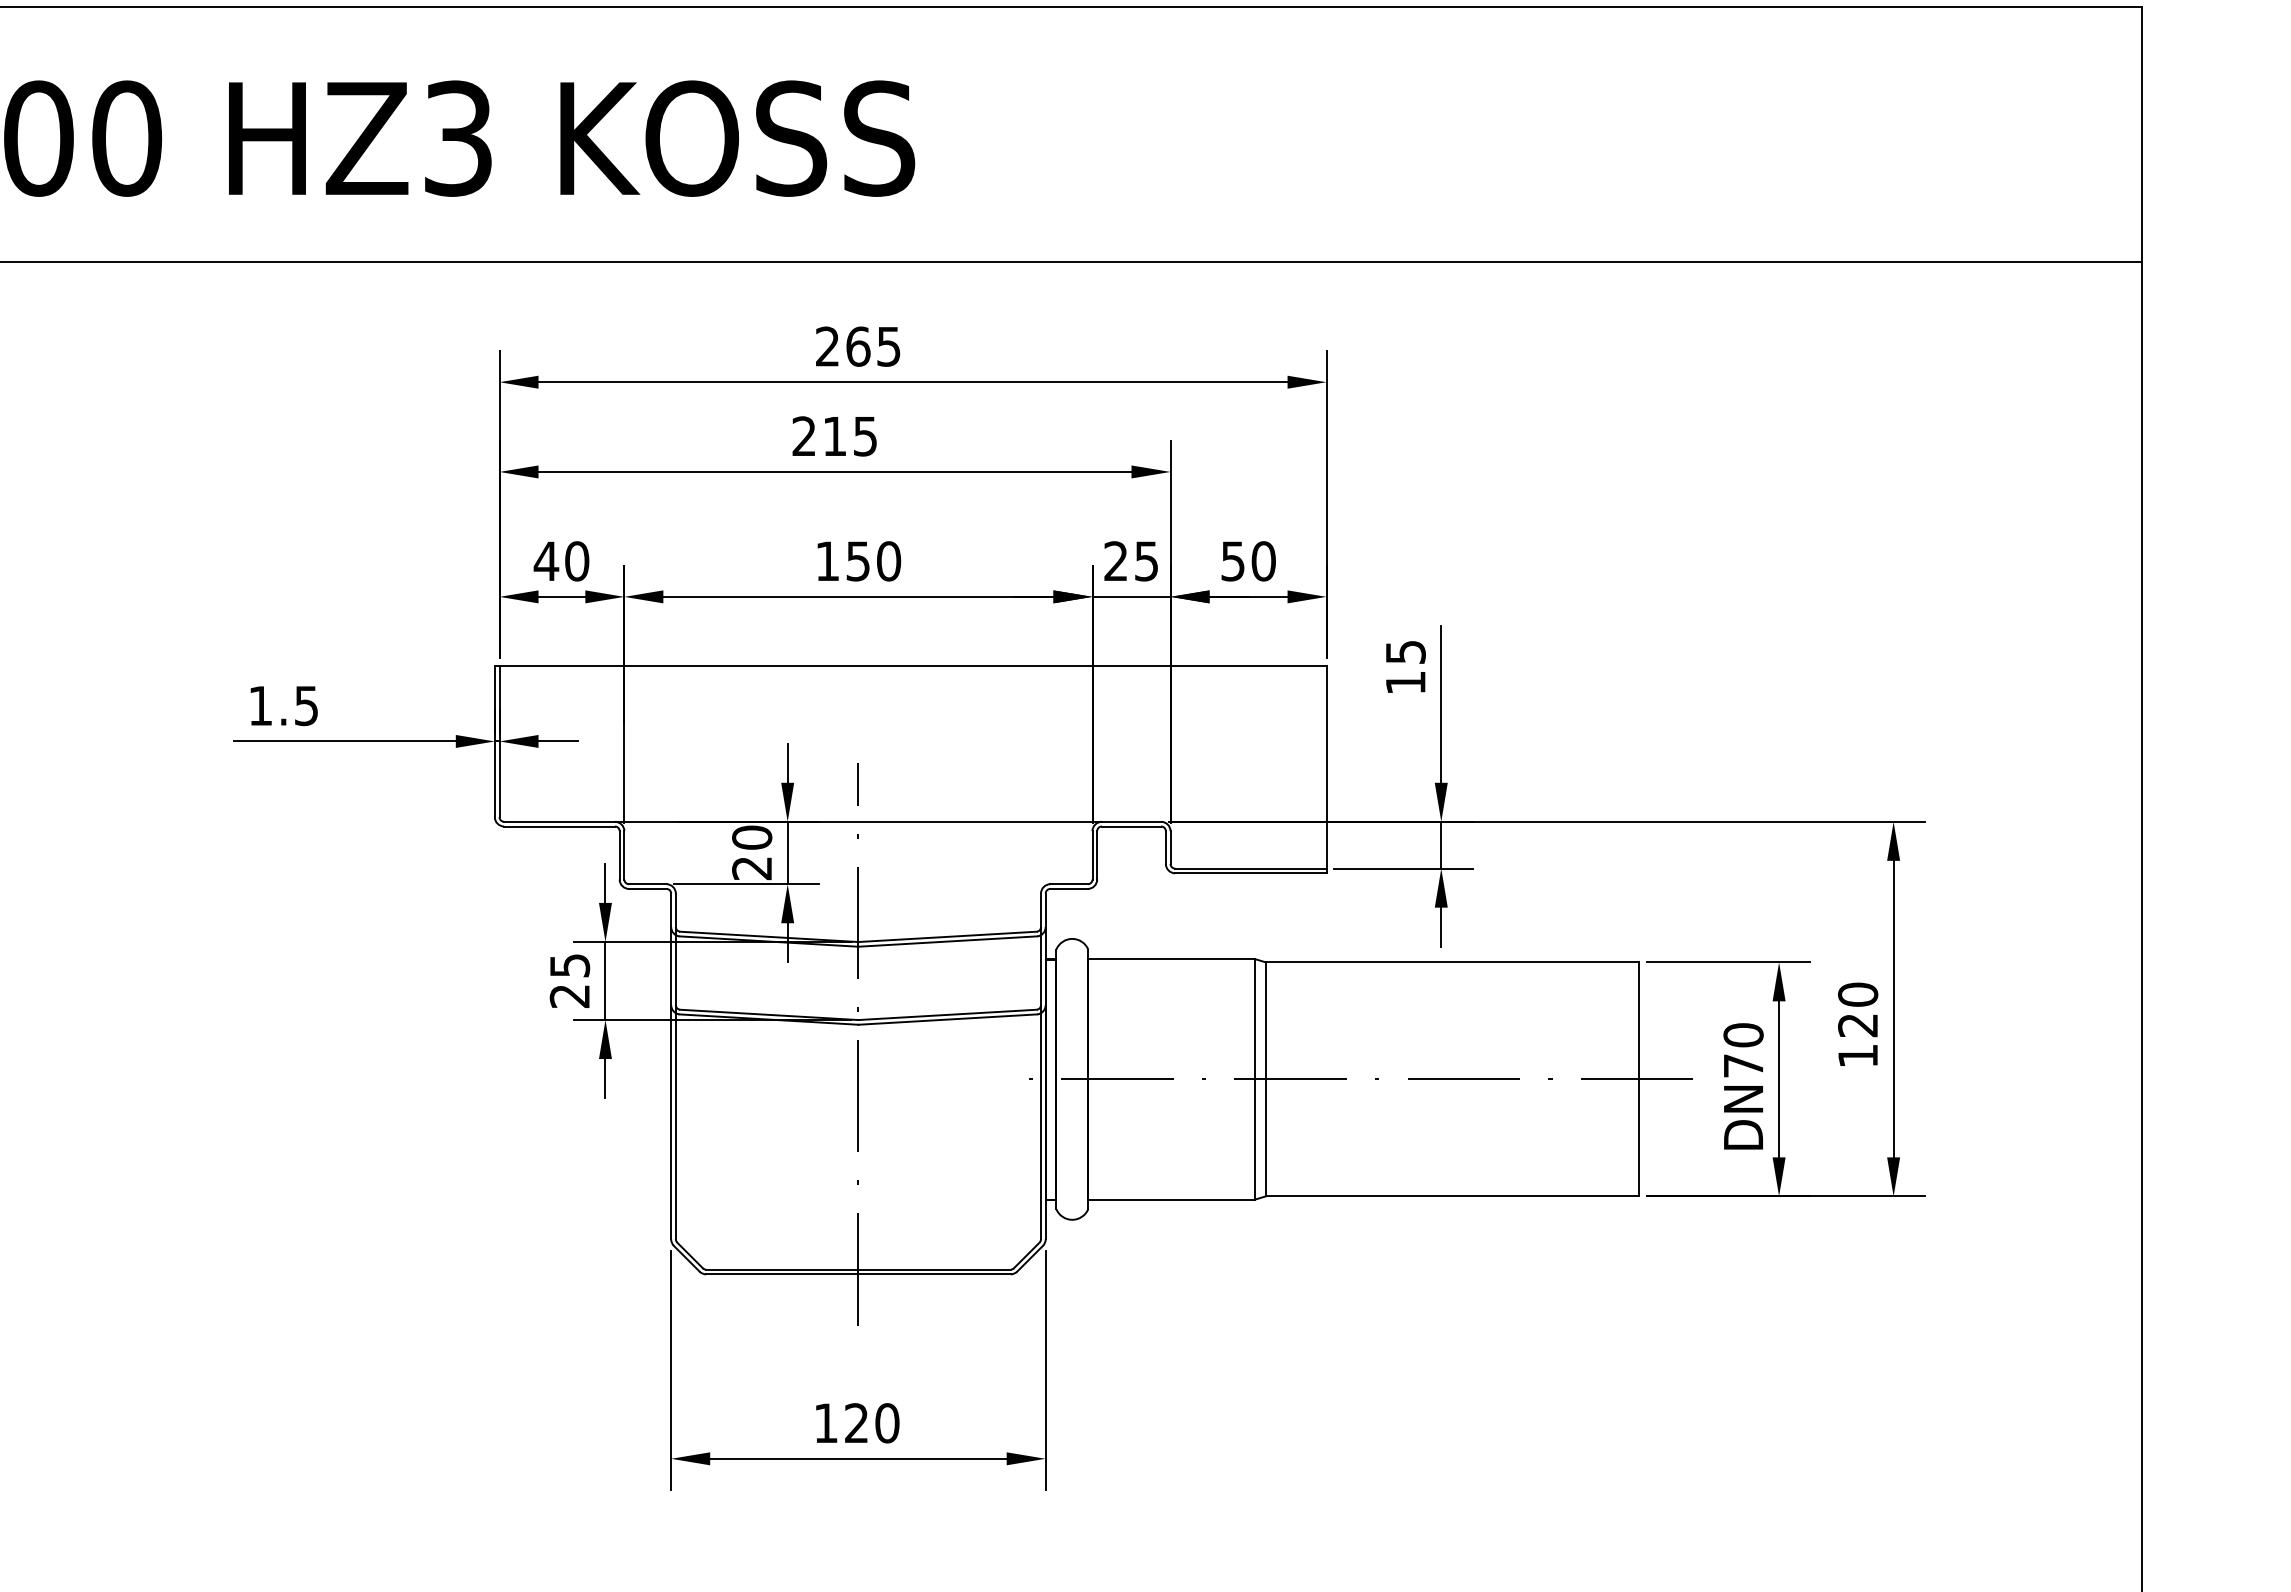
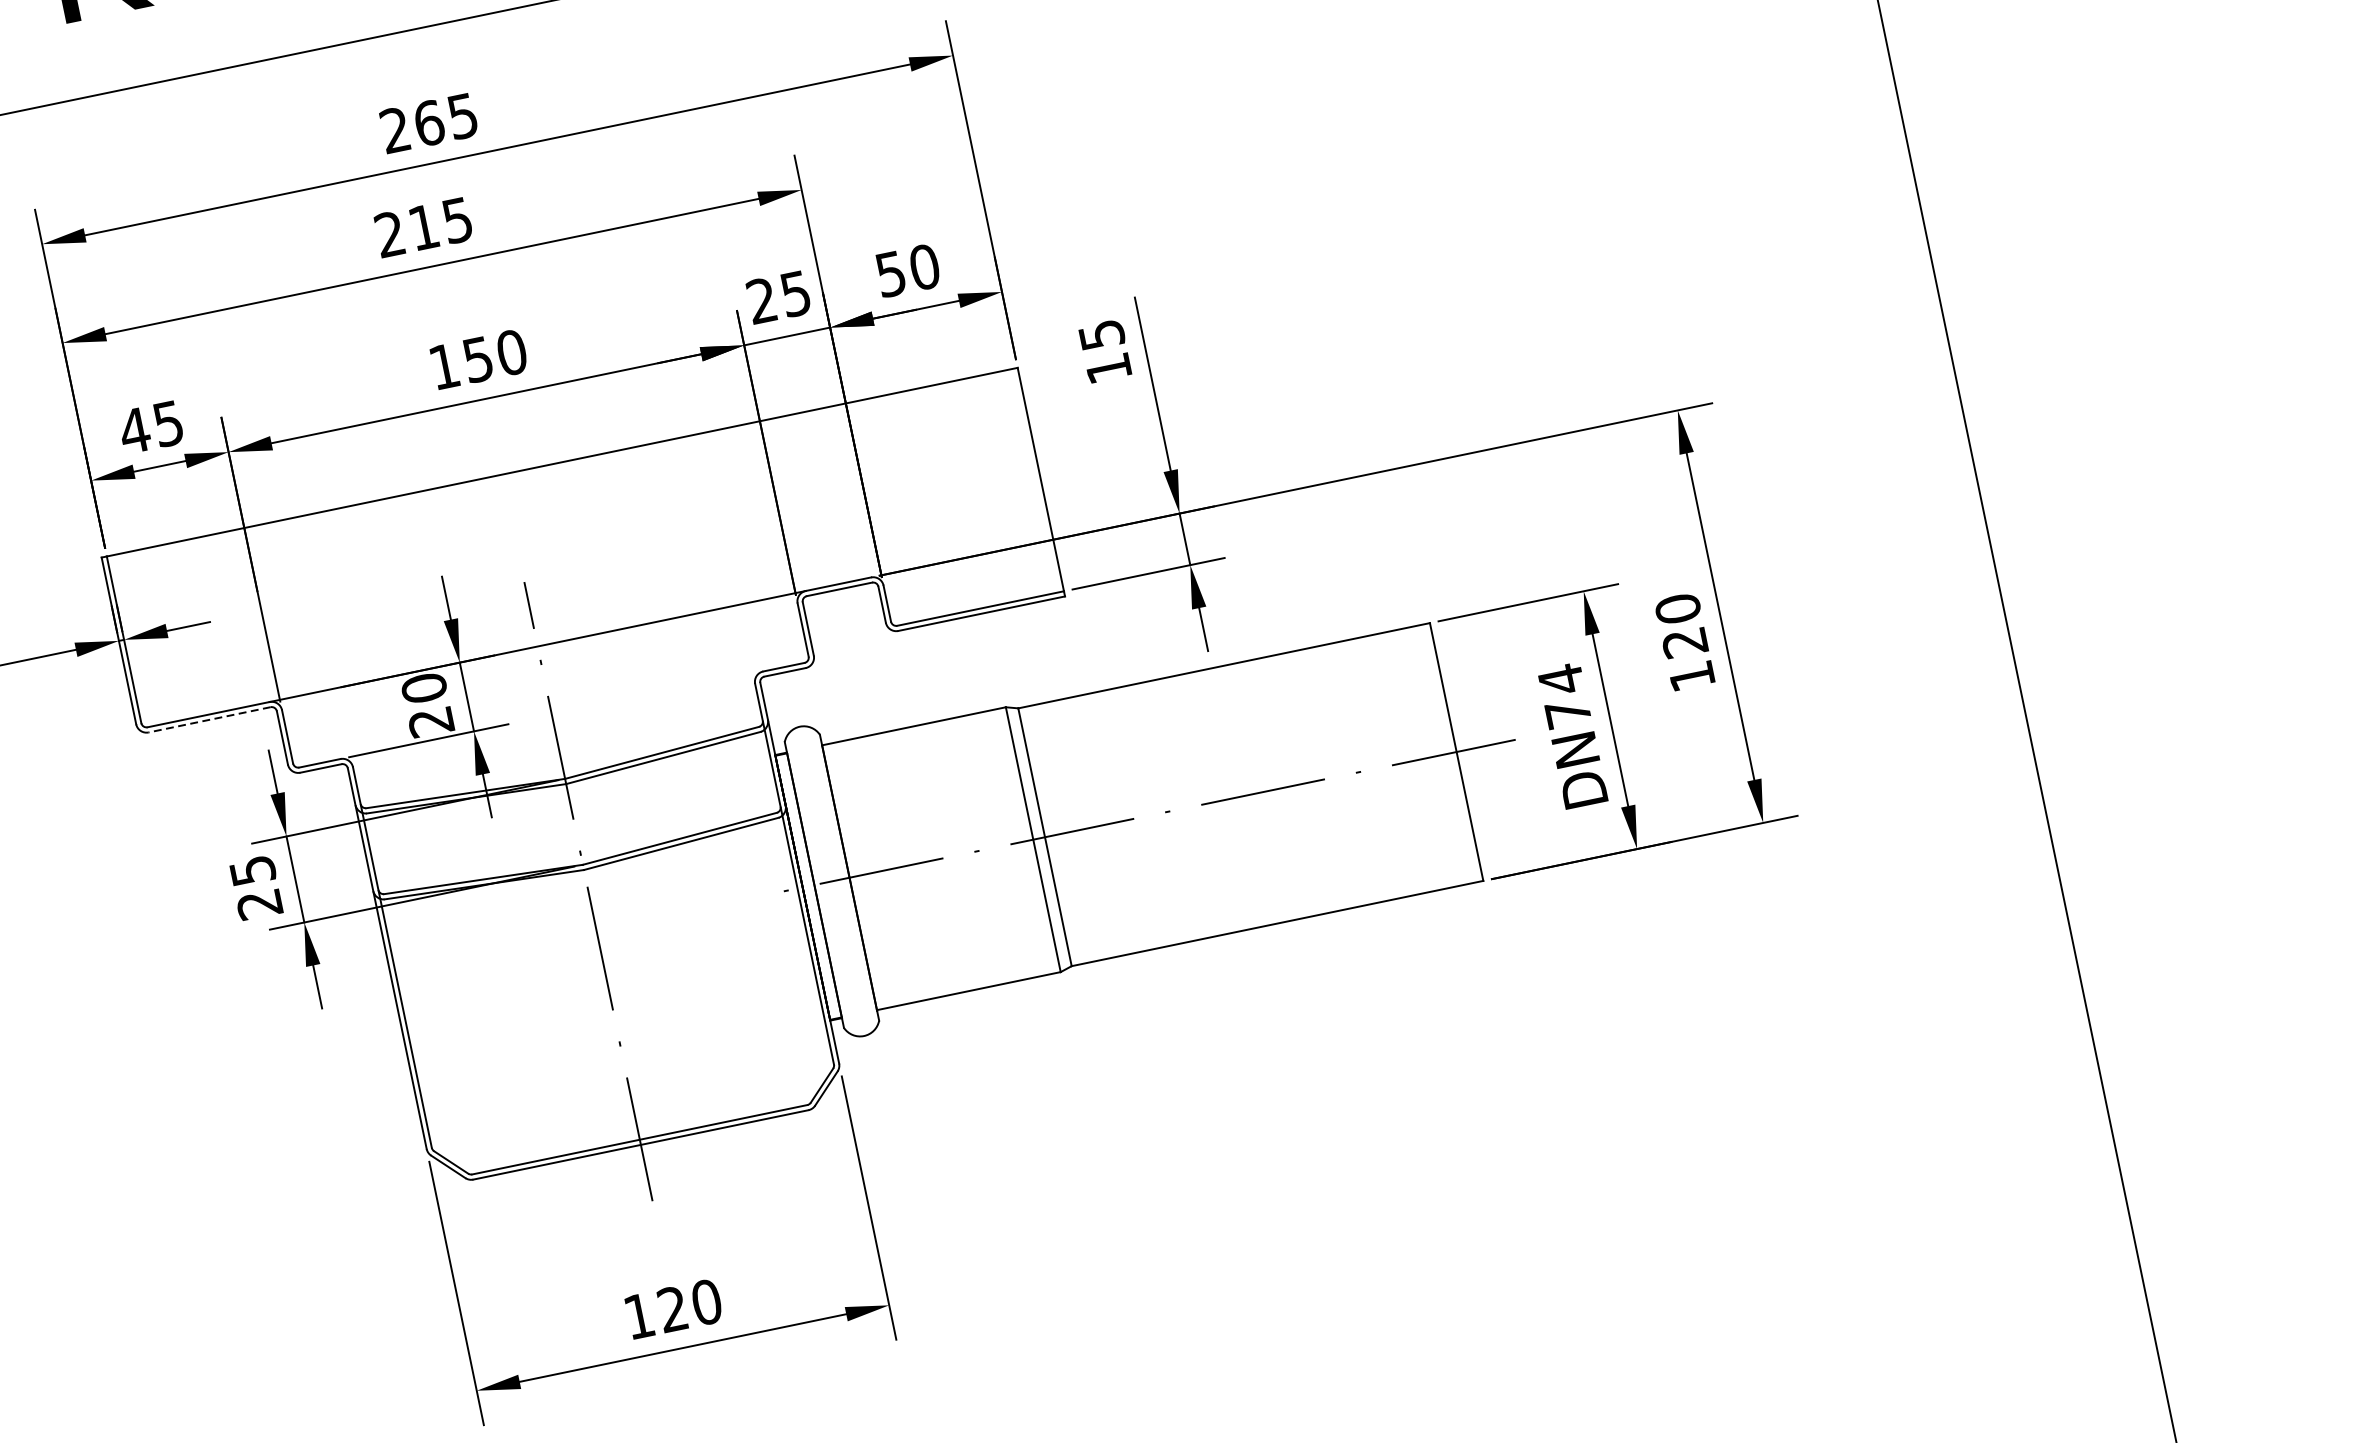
text: (577, 561) -> (168, 423), 40 -> 45
line: (559, 826) -> (209, 719), solid -> dashed
text: (1743, 1035) -> (1561, 679), DN70 -> DN74

